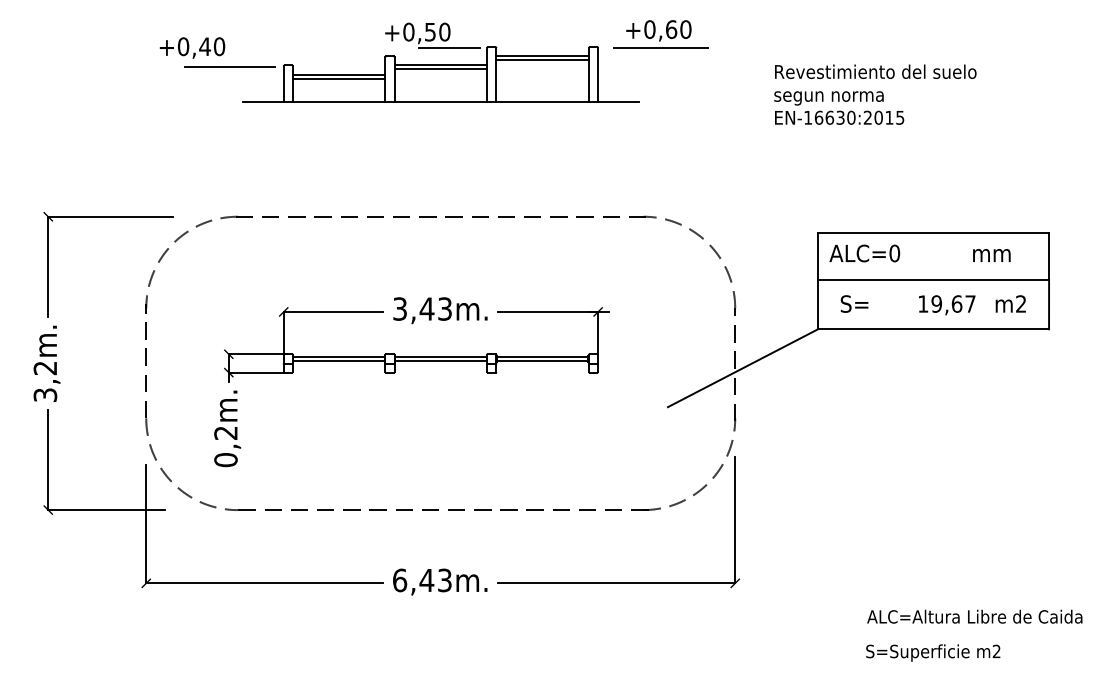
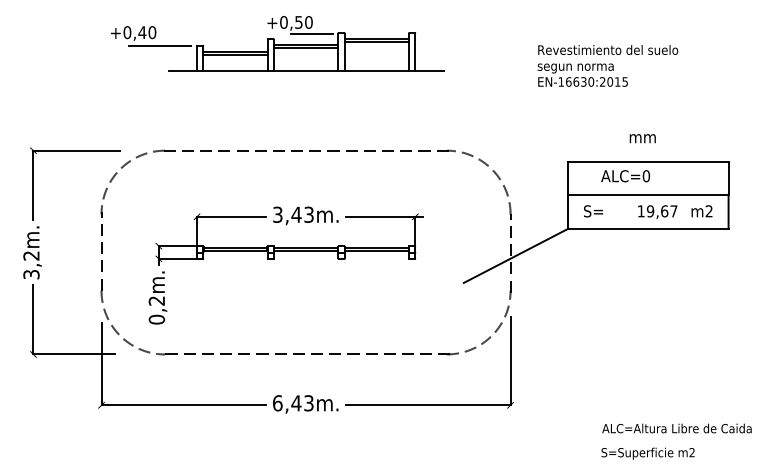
part: (660, 33) -> (458, 23), removed
text: (864, 253) -> (625, 176), moved
text: (991, 255) -> (642, 138), moved

